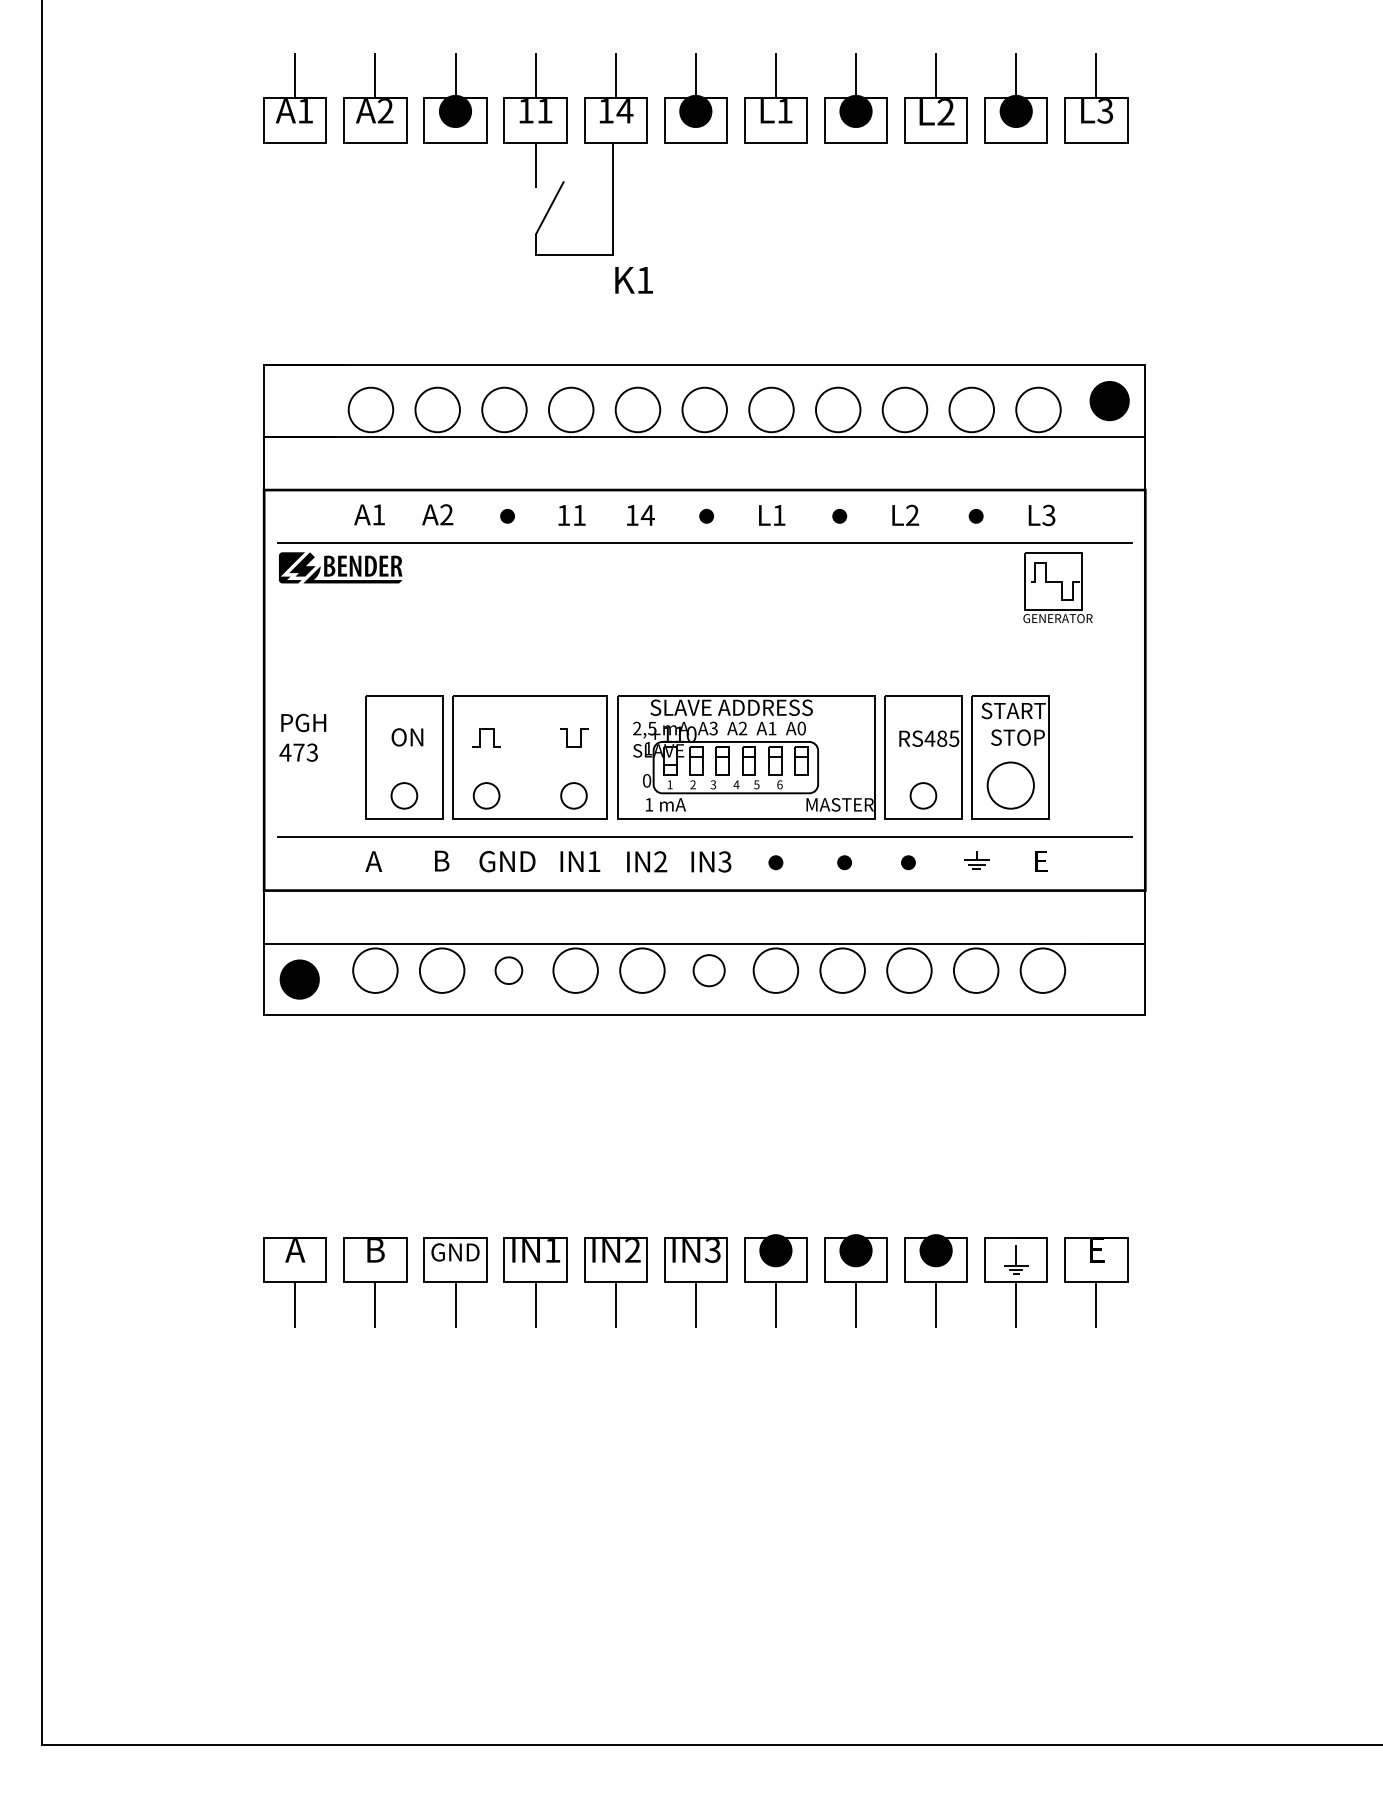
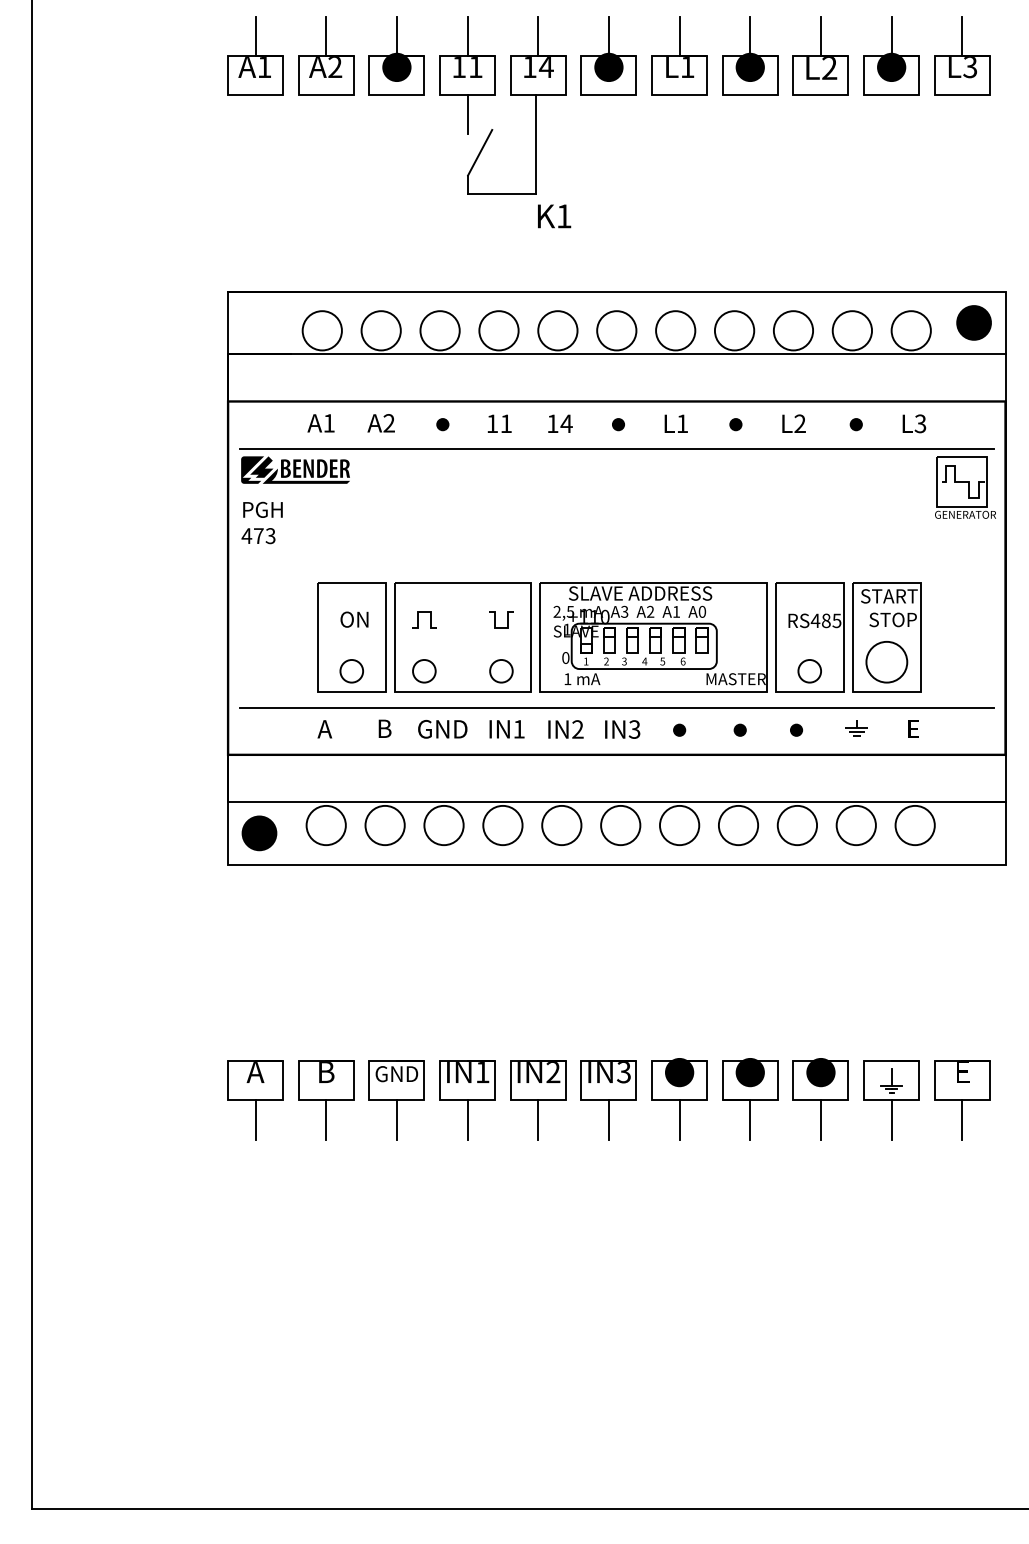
part: (1057, 587) -> (965, 487), moved
text: (302, 737) -> (261, 522), moved
circle: (508, 970) -> (443, 825), size x1.67
circle: (708, 970) -> (620, 825), size x1.43

